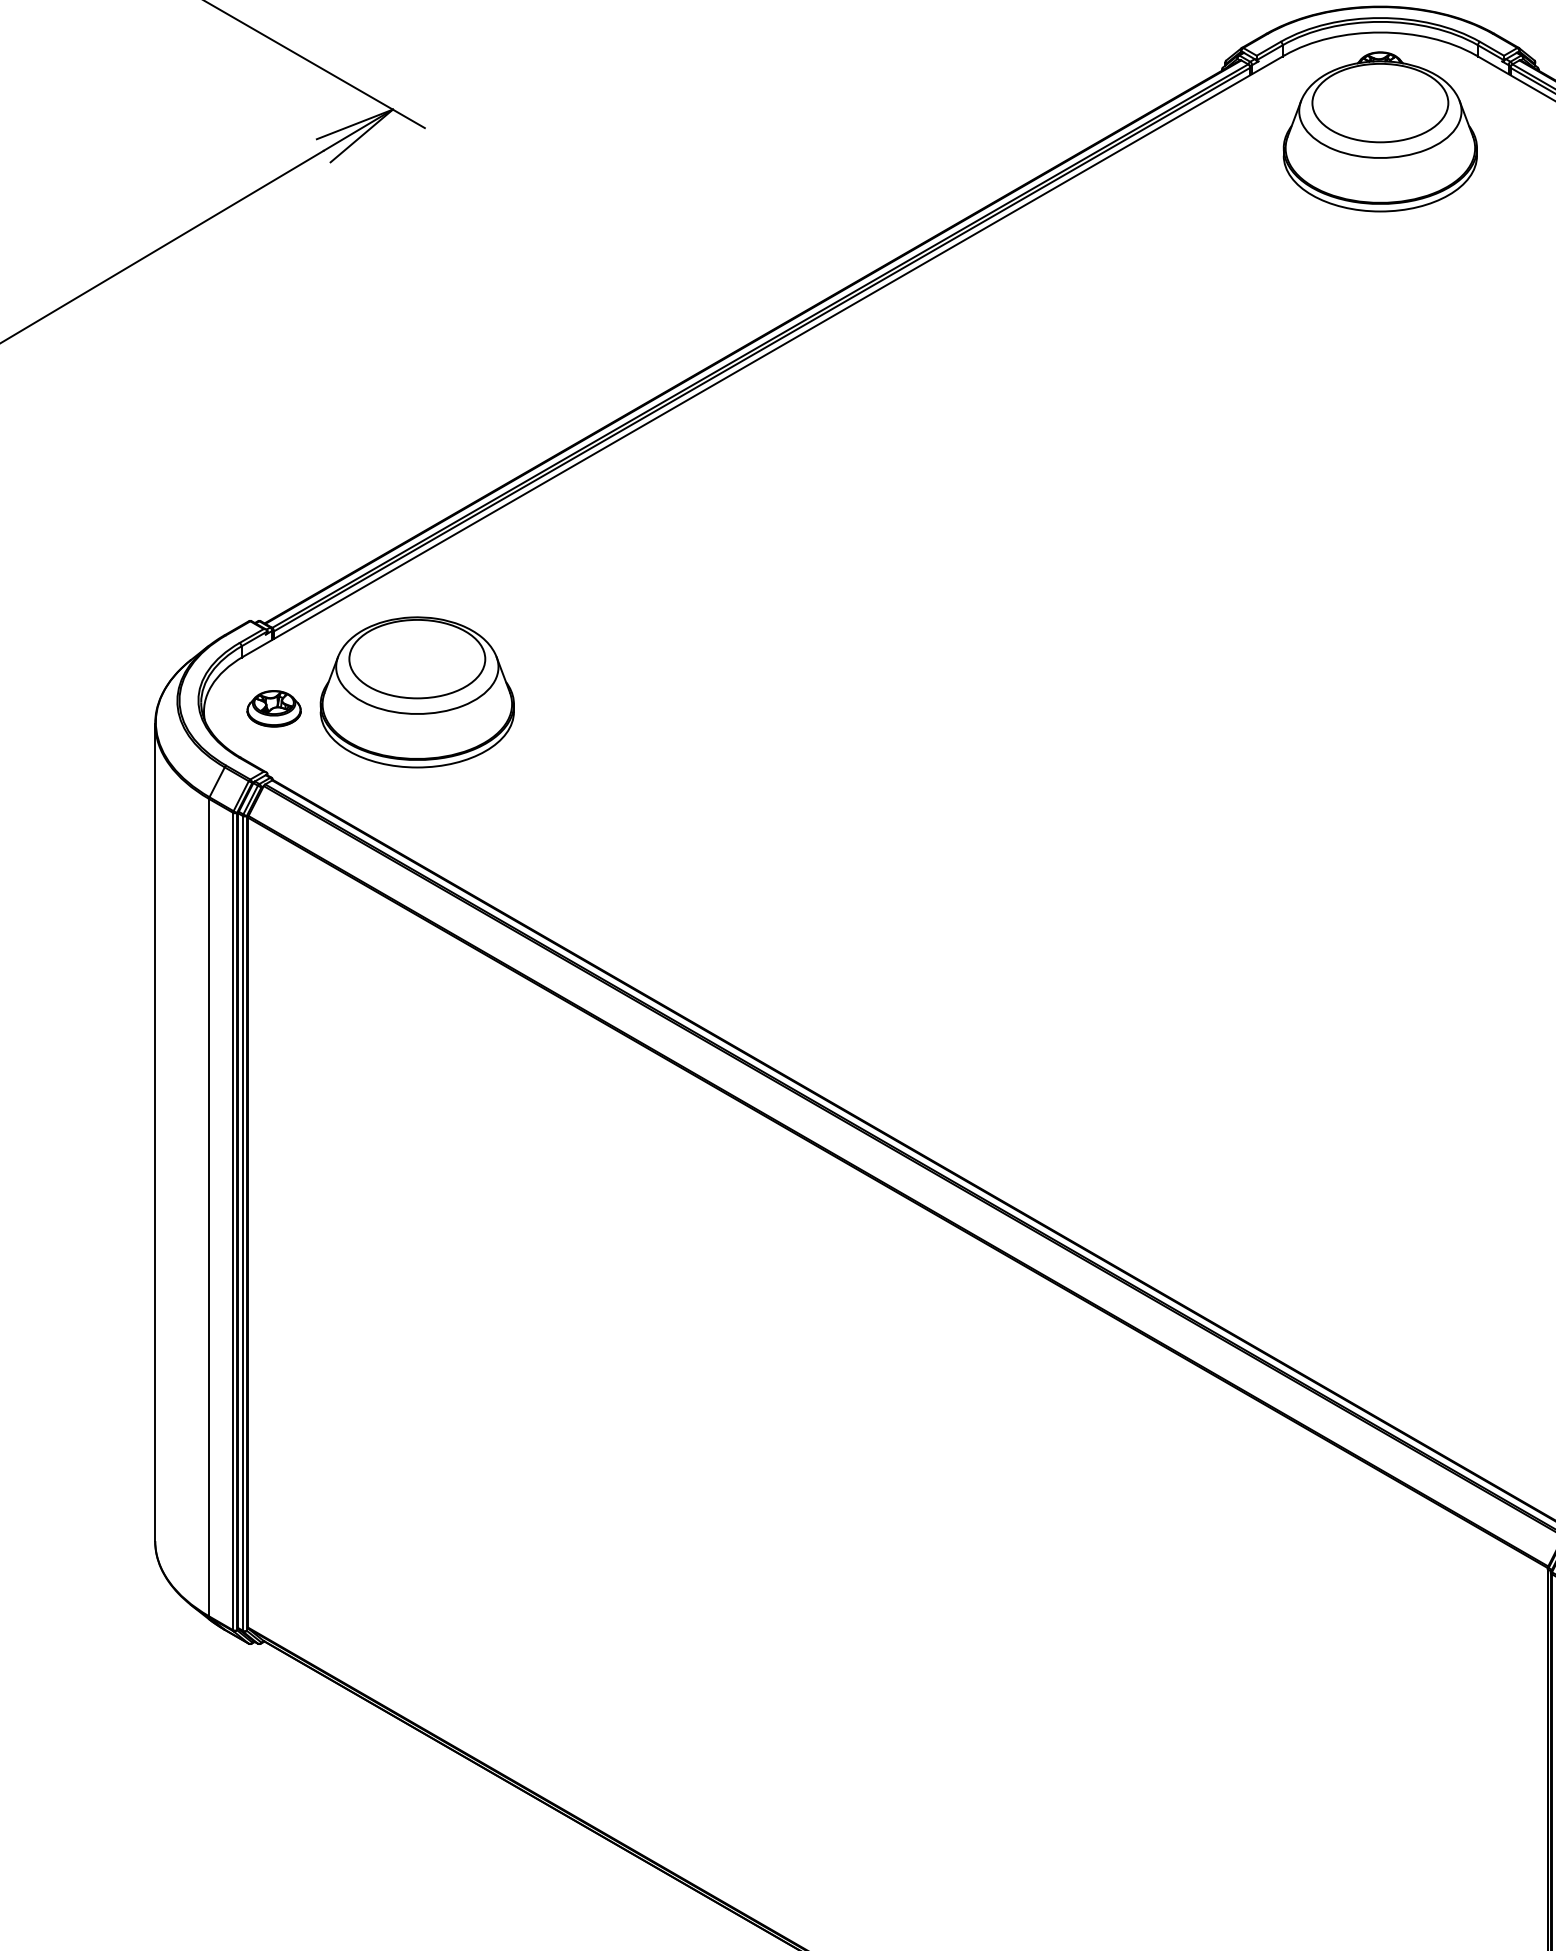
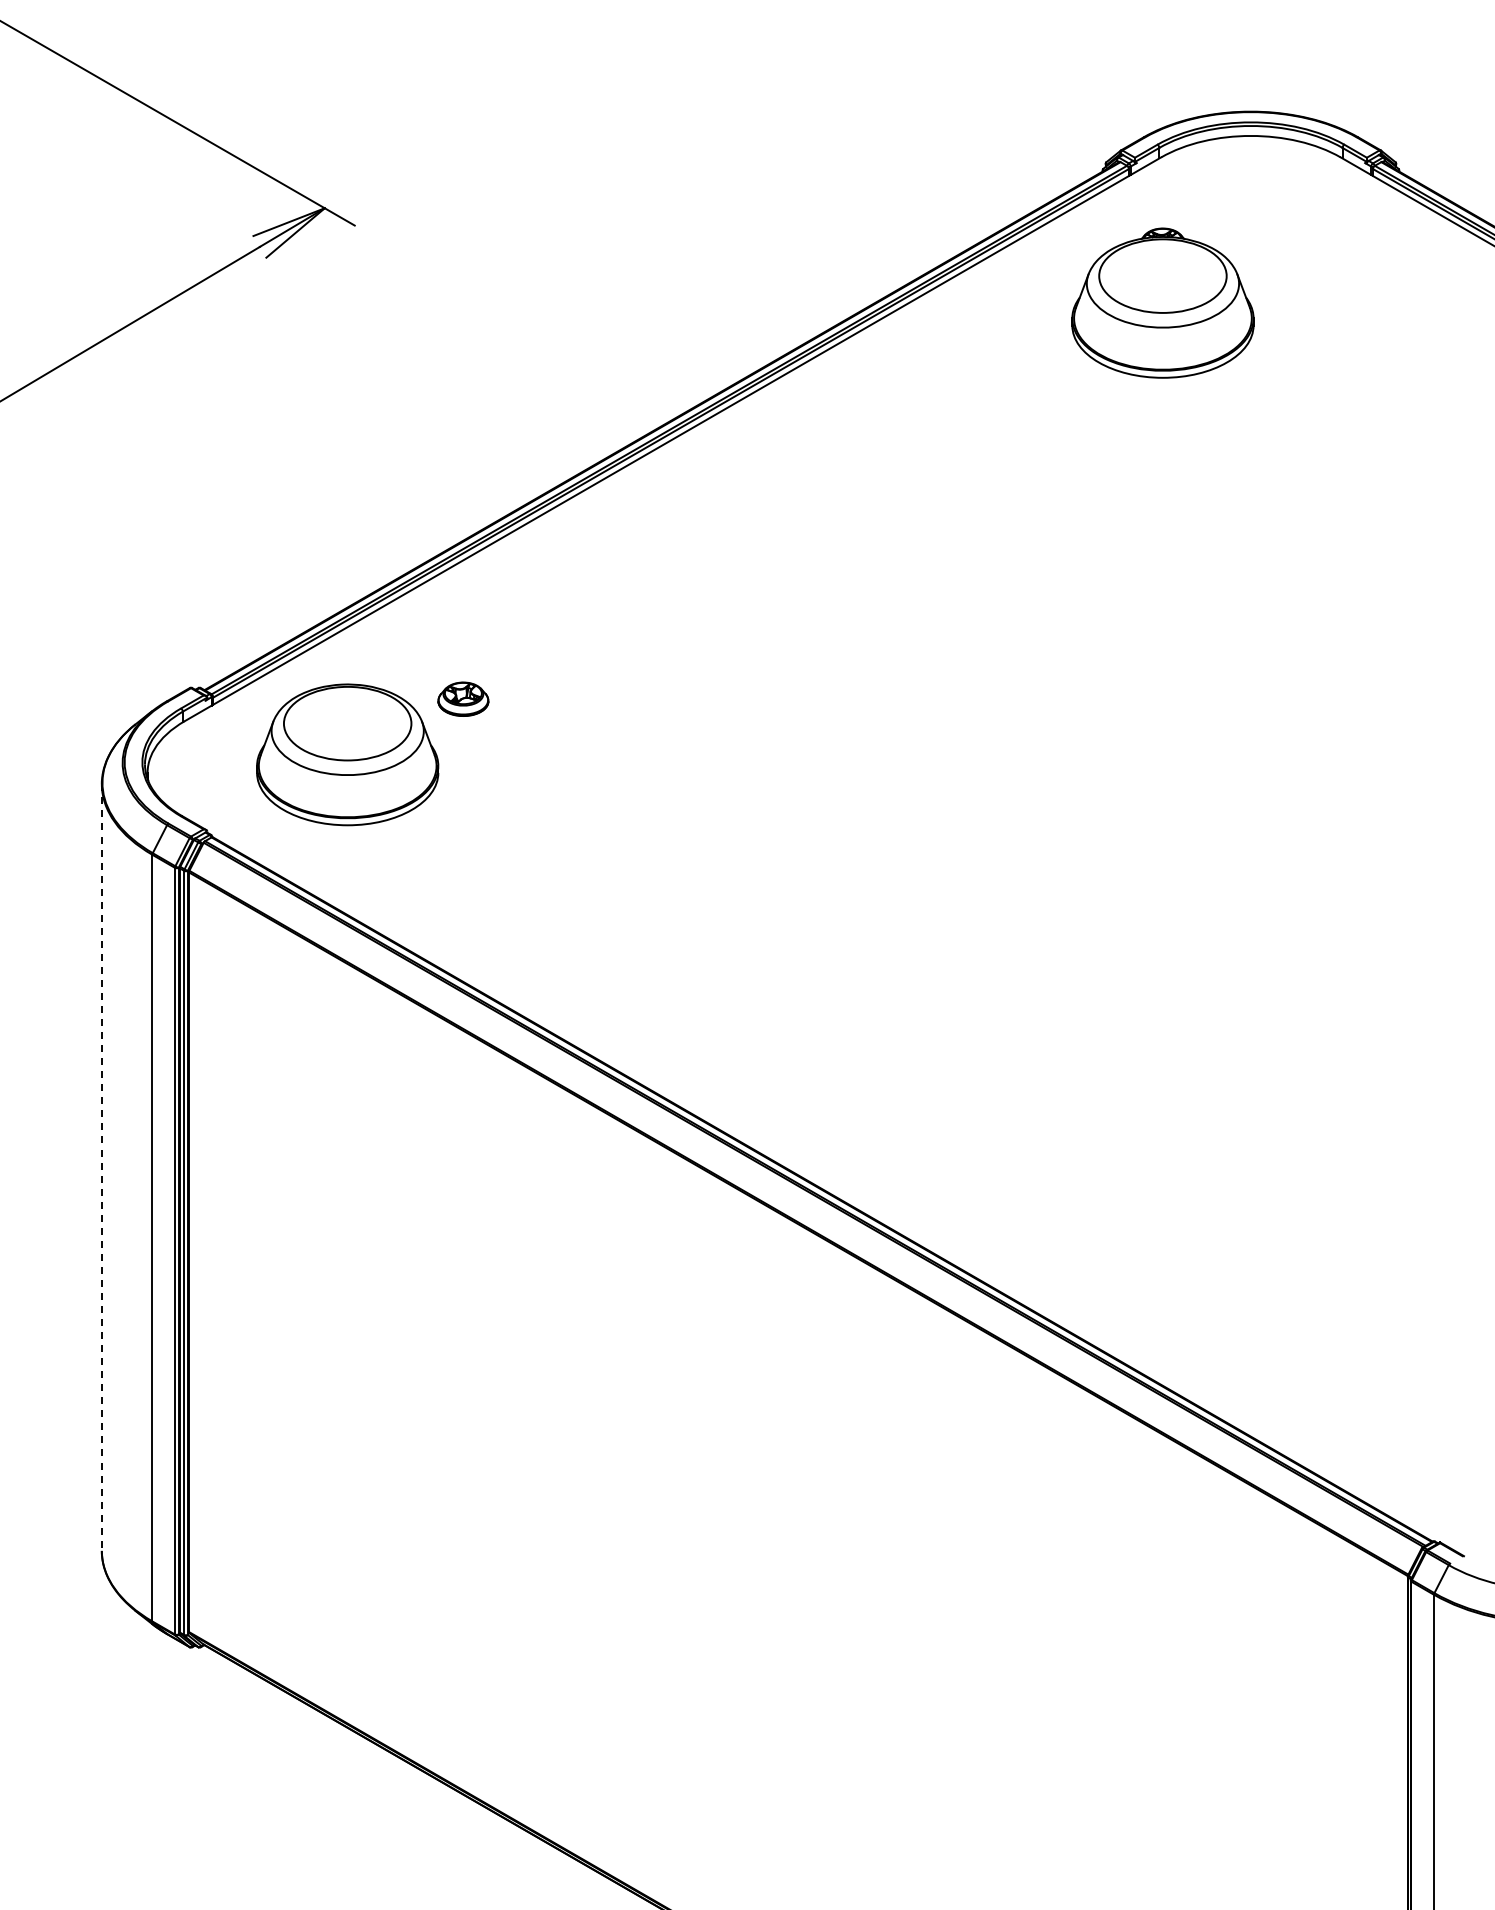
part: (1379, 131) -> (1162, 302), moved
part: (274, 708) -> (463, 698), moved
line: (154, 1133) -> (101, 1168), solid -> dashed

